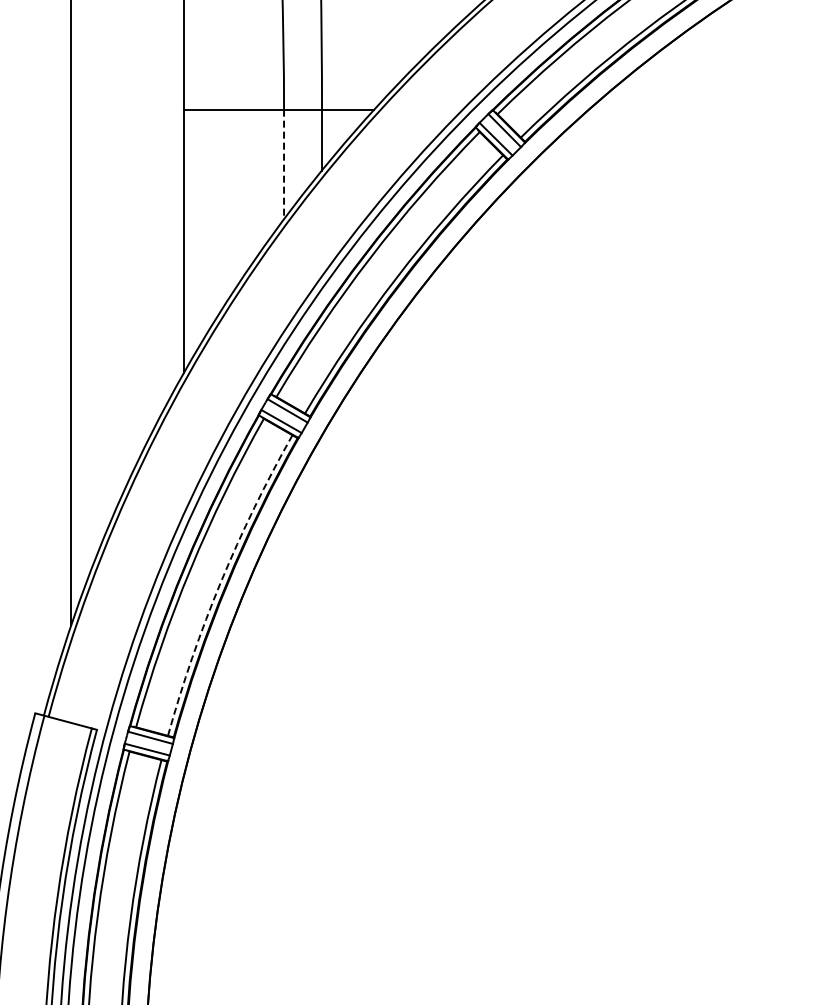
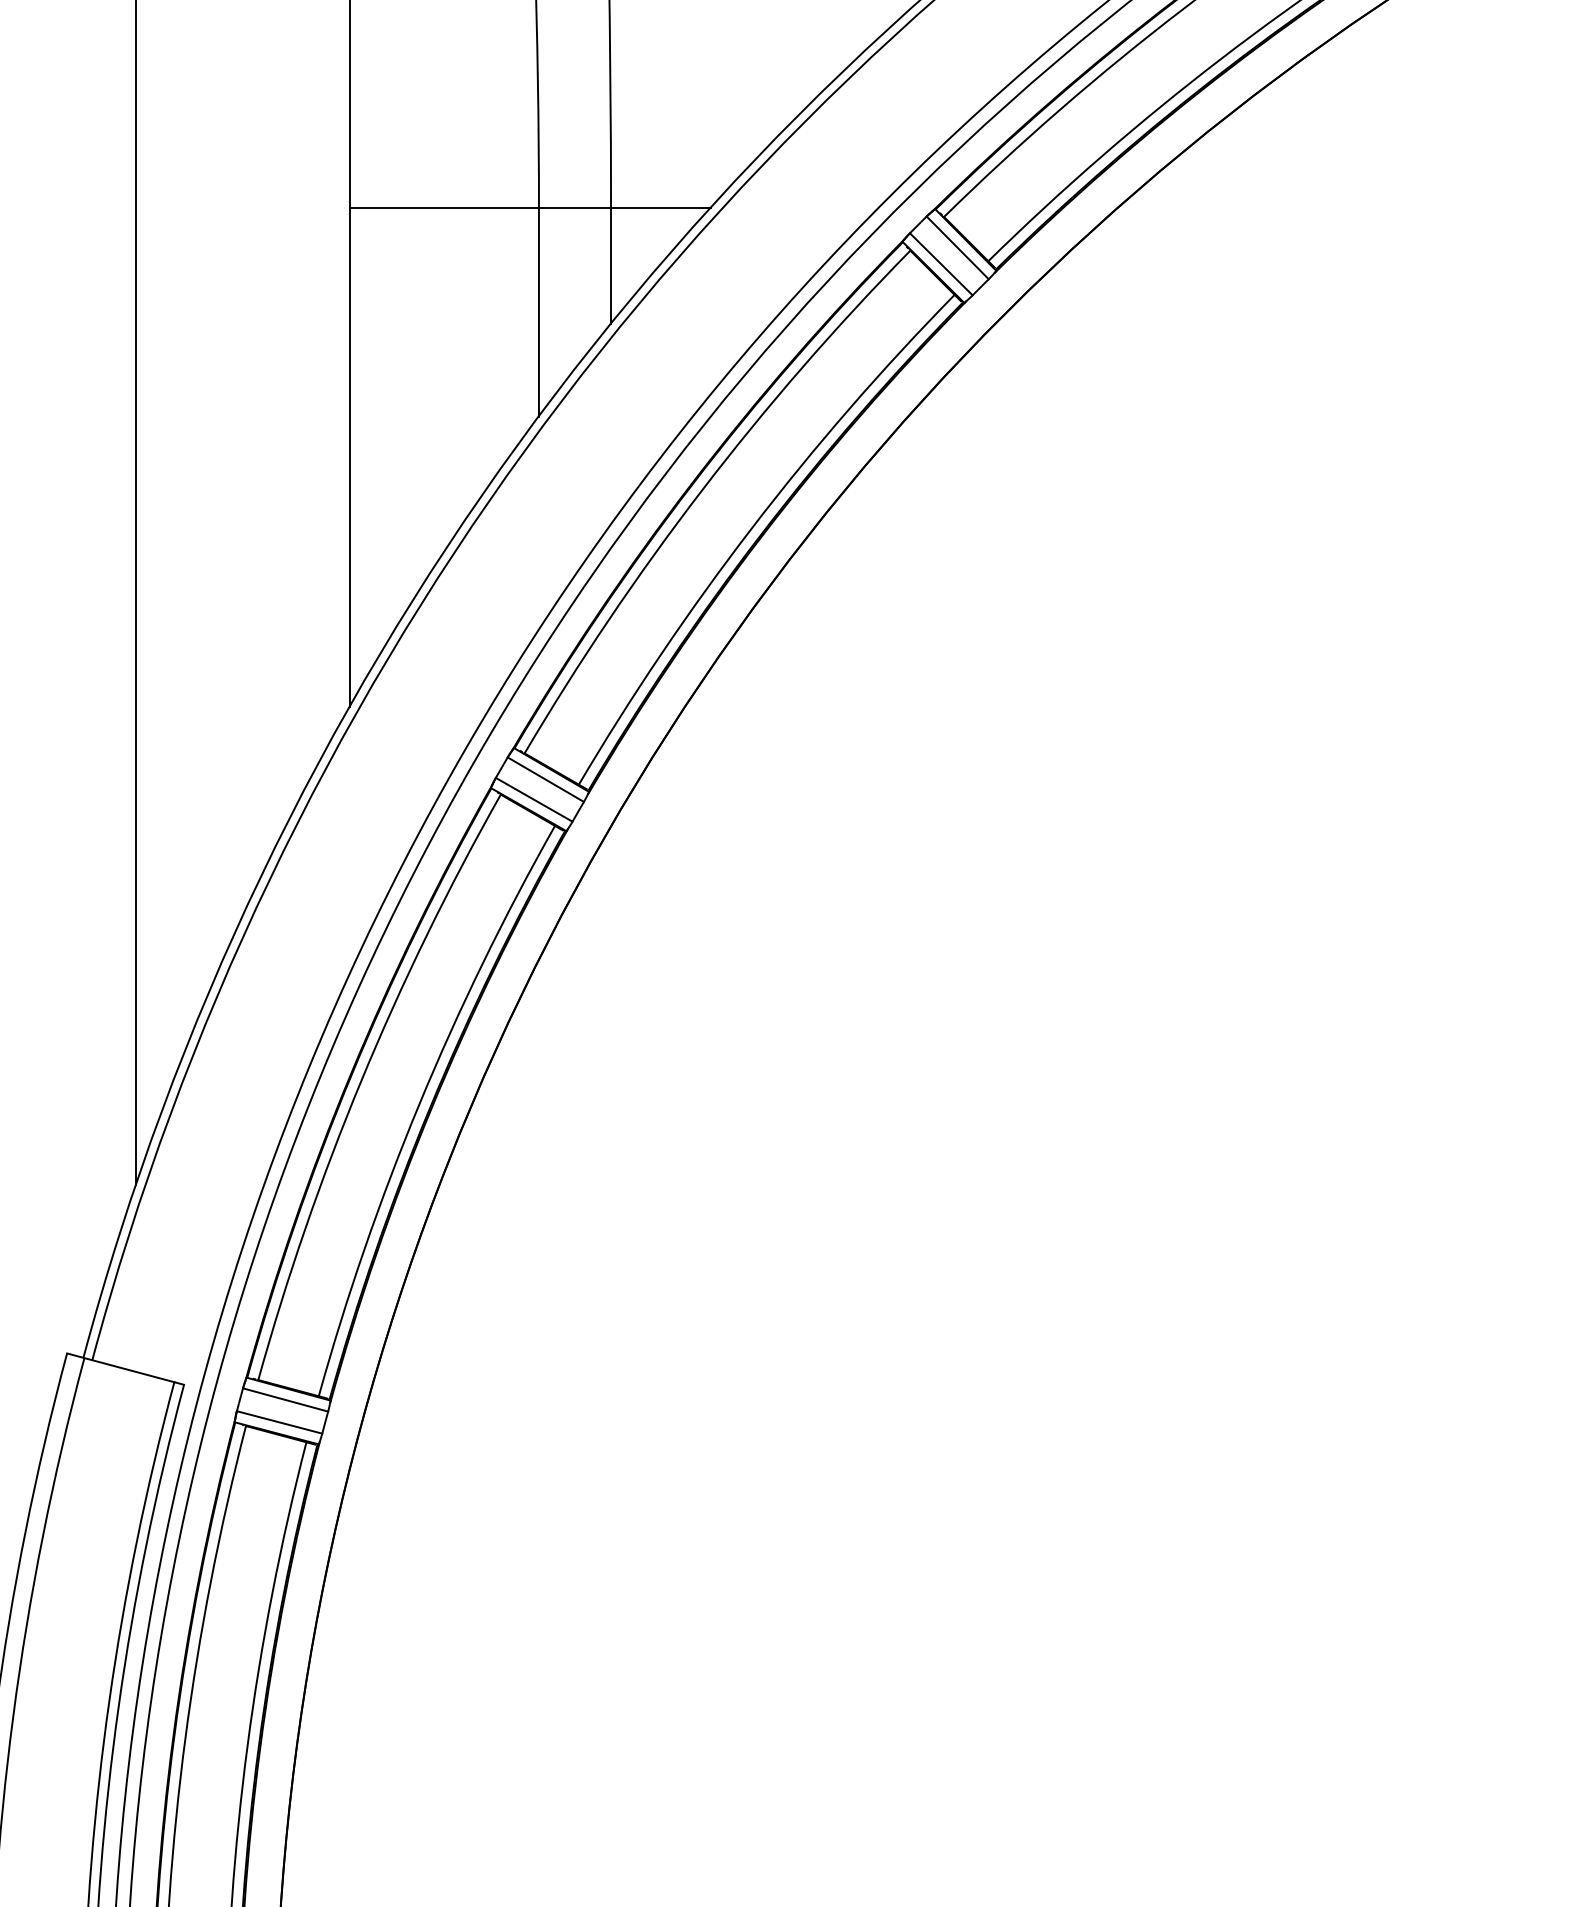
line: (284, 165) -> (539, 314), dashed -> solid
arc: (221, 581) -> (420, 1103), dashed -> solid

